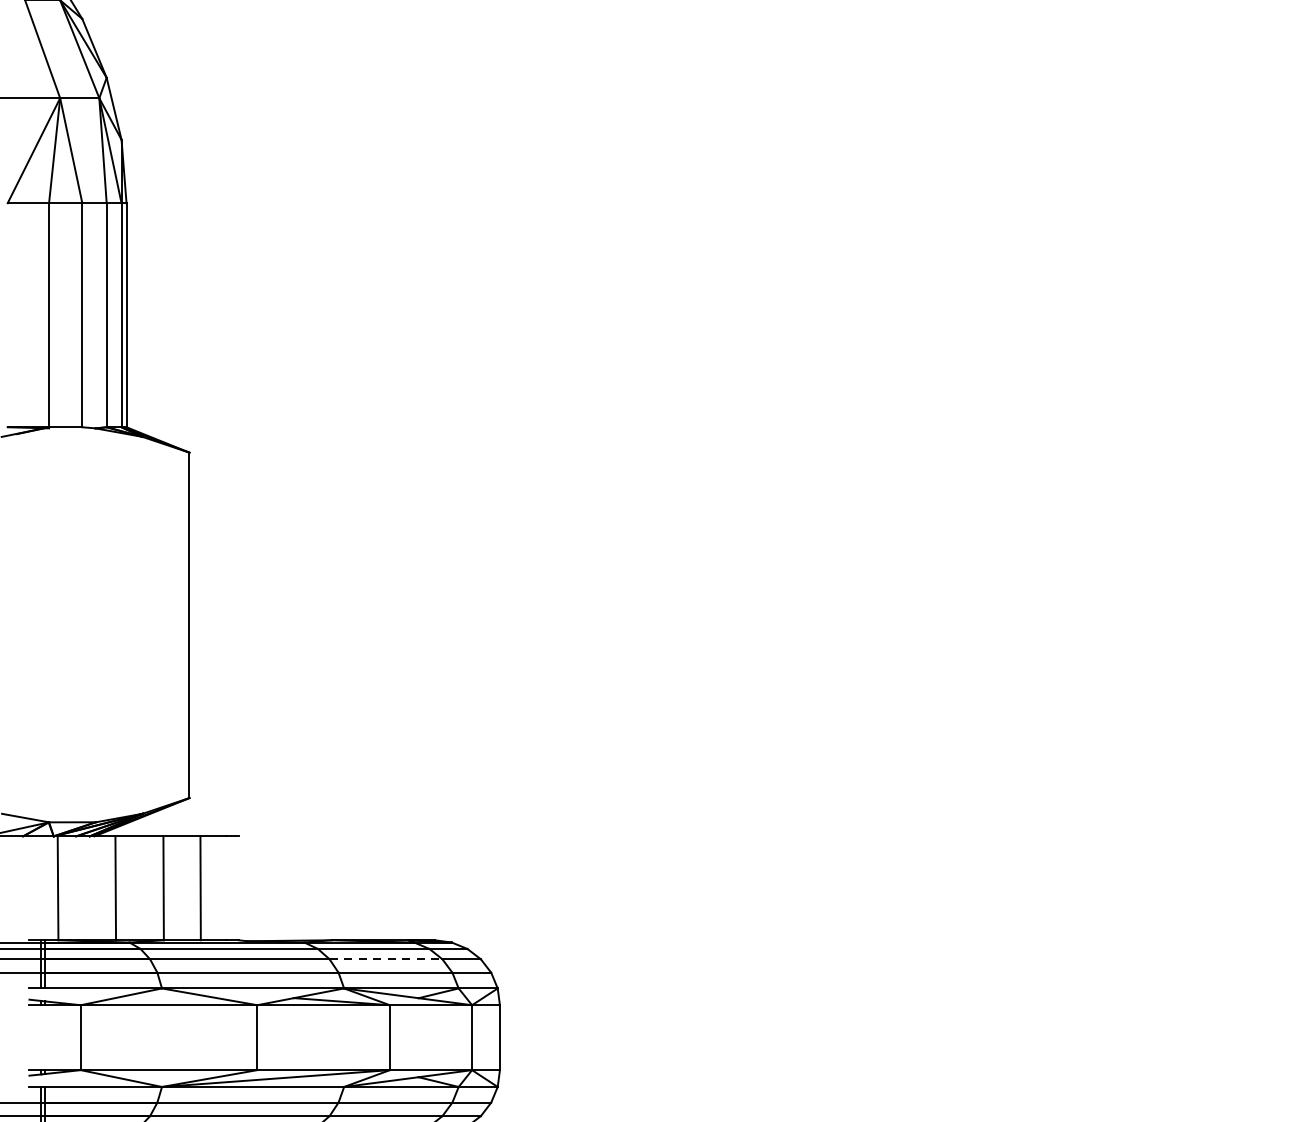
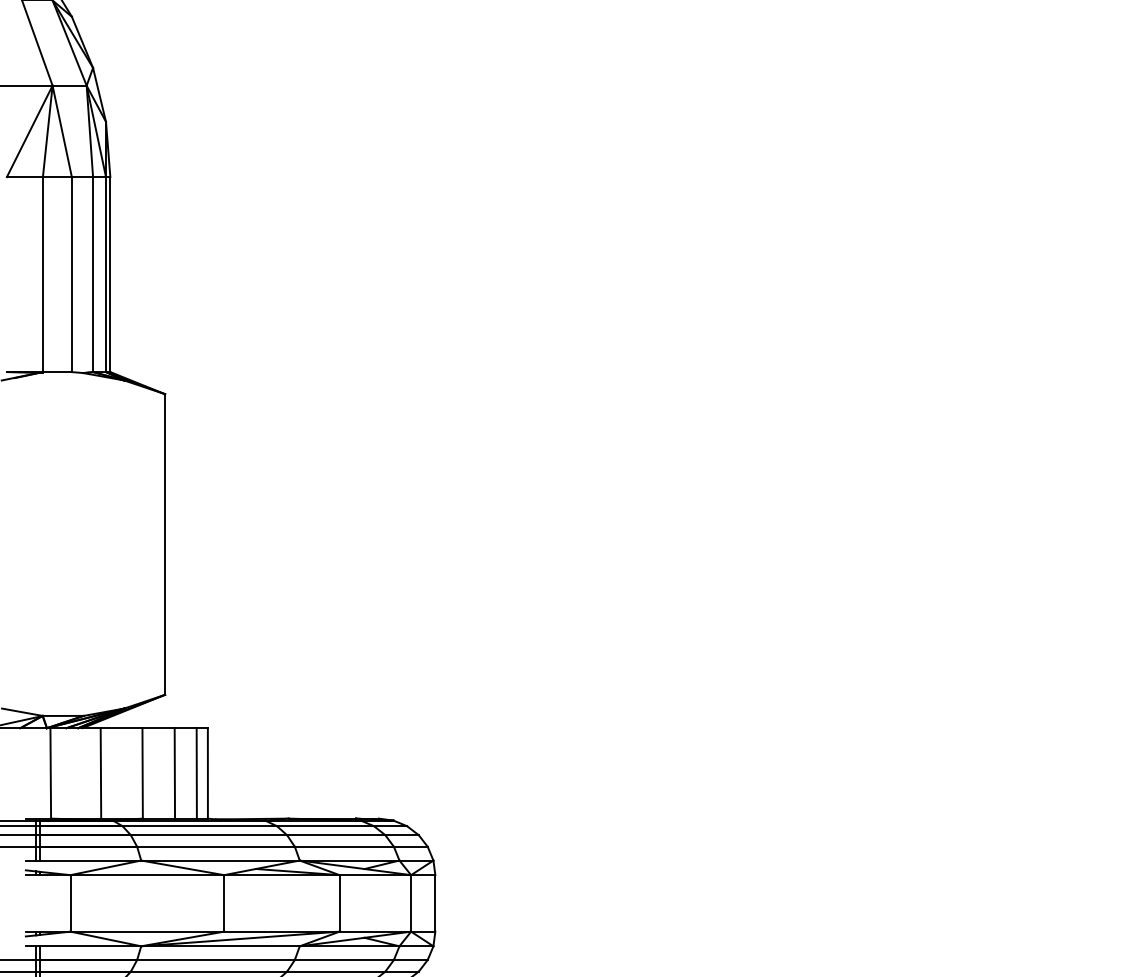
line: (225, 888) -> (196, 773), added
line: (238, 888) -> (207, 773), added
line: (386, 959) -> (336, 835), dashed -> solid

